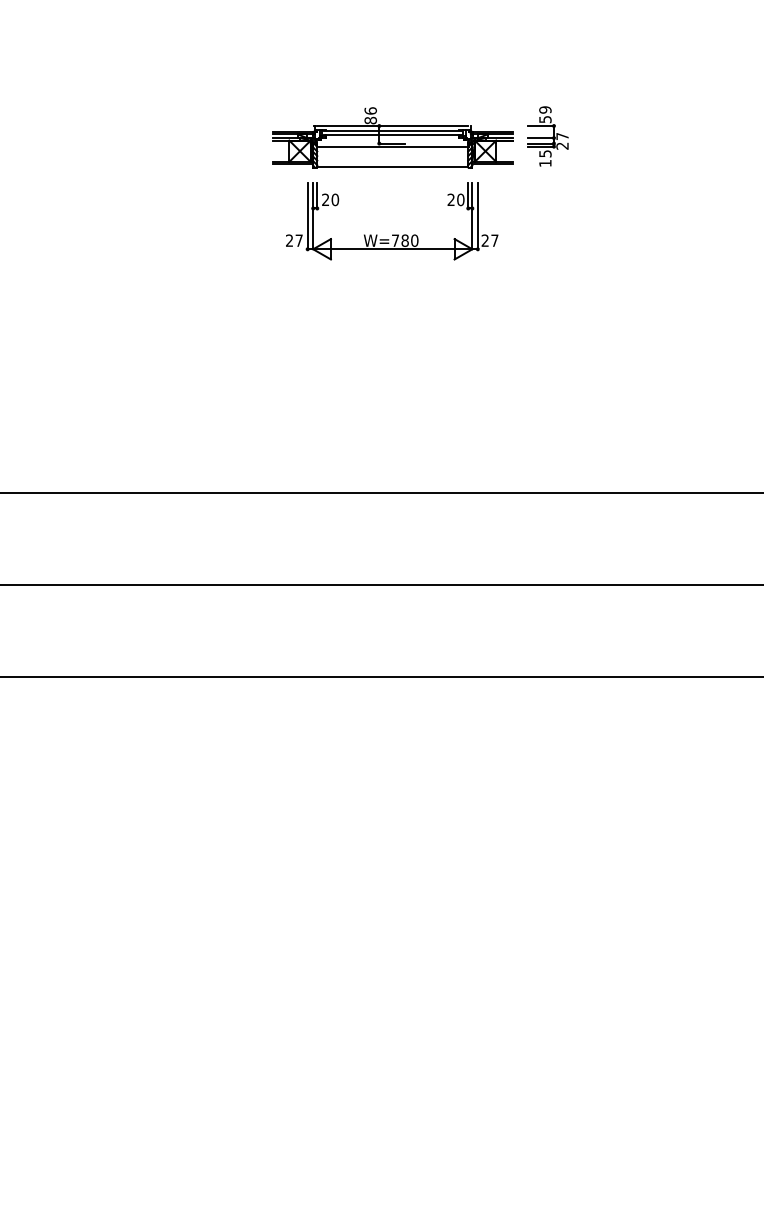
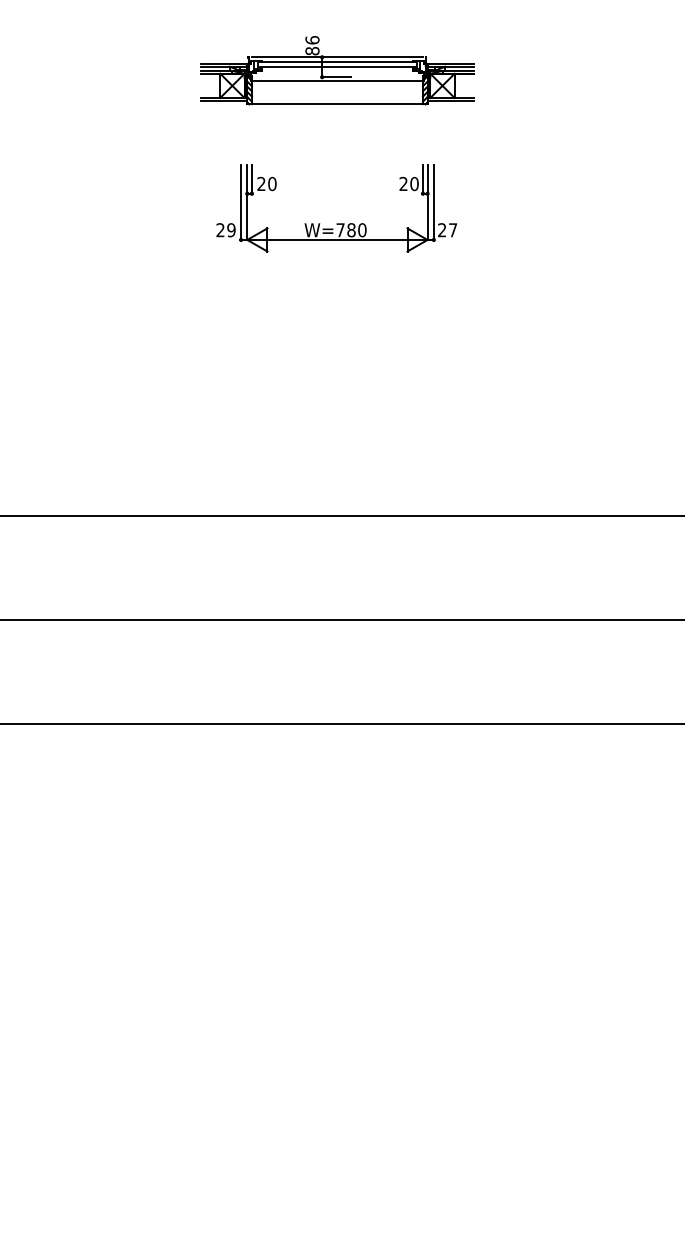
part: (547, 136) -> (512, 112), removed
part: (392, 137) -> (337, 70), moved
text: (298, 240) -> (230, 229), 27 -> 29

